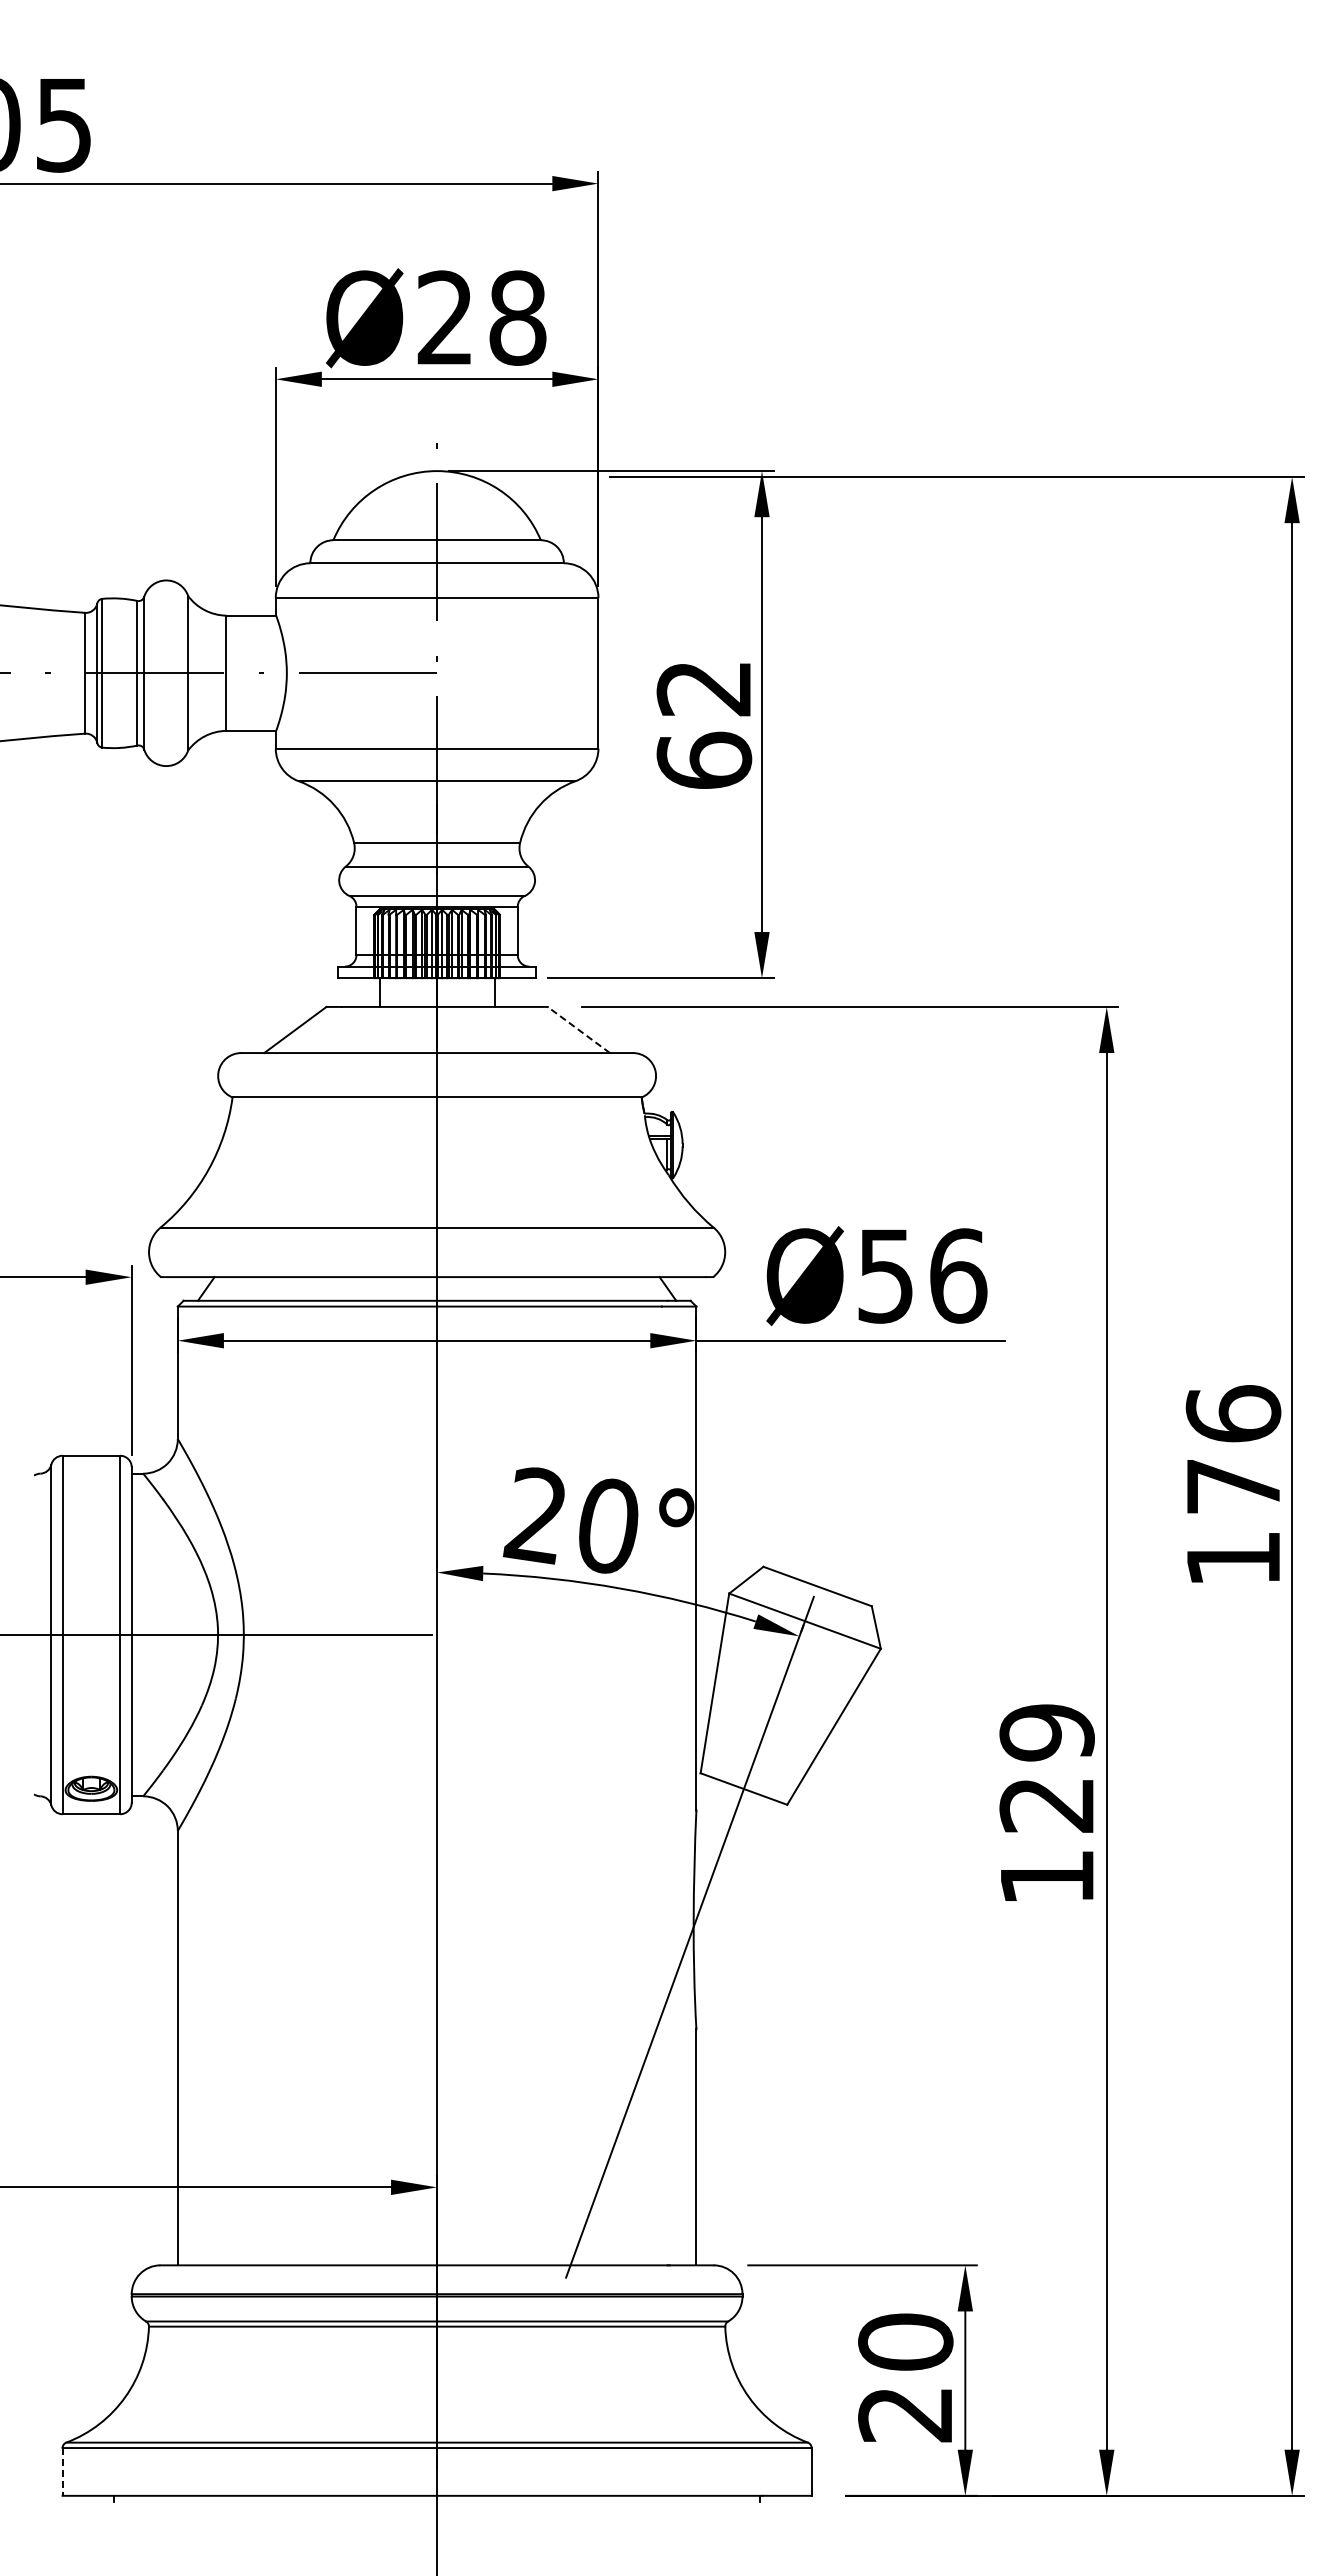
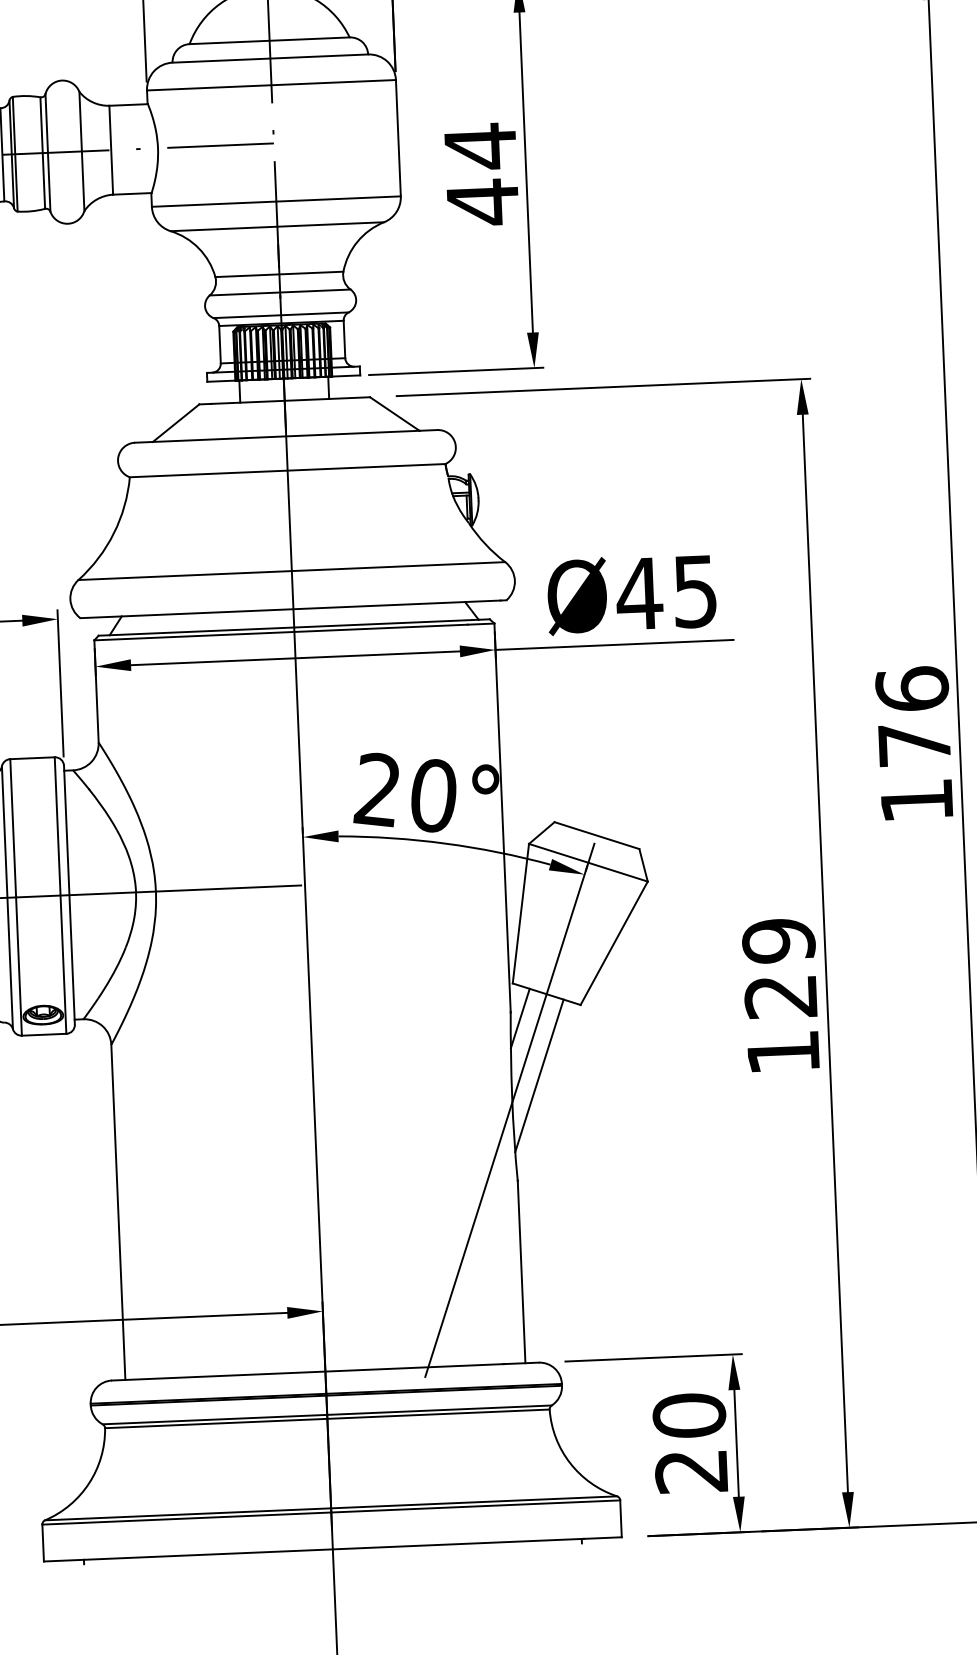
text: (704, 724) -> (481, 174), 62 -> 44
line: (578, 1030) -> (394, 414), dashed -> solid
text: (921, 1275) -> (667, 592), Ø56 -> Ø45
line: (708, 1818) -> (520, 1018), added
line: (729, 1893) -> (538, 1075), added
line: (62, 2471) -> (43, 1542), dashed -> solid

